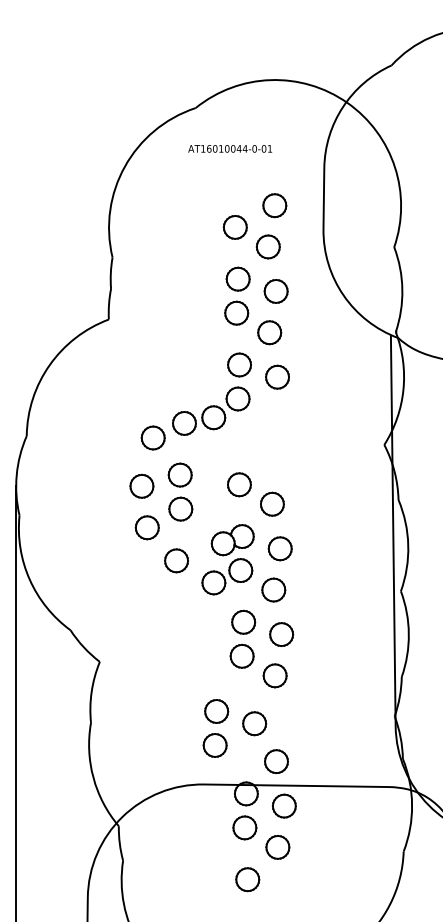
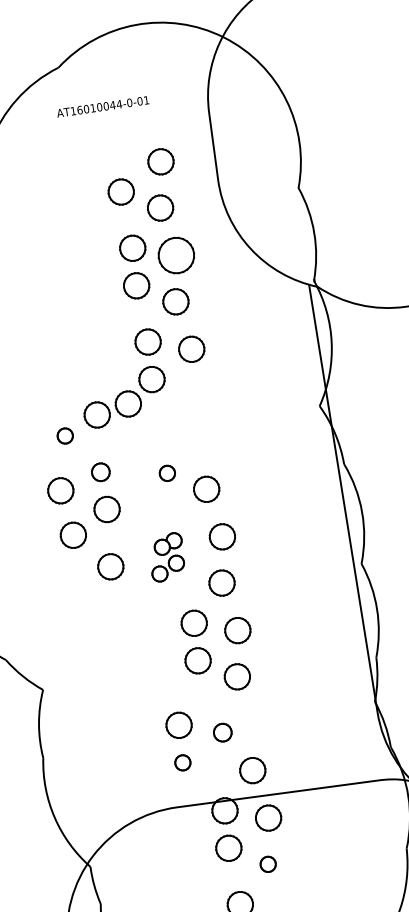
part: (275, 291) -> (175, 255), size x1.4
part: (152, 437) -> (64, 435), size x0.6
part: (179, 474) -> (100, 471), size x0.7
part: (239, 484) -> (167, 472), size x0.6
part: (227, 559) -> (166, 557), size x0.6
part: (254, 723) -> (222, 732), size x0.7
part: (214, 745) -> (182, 762), size x0.6
part: (277, 847) -> (267, 864), size x0.6

